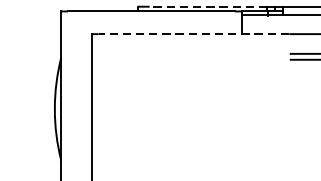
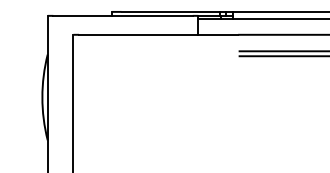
line: (208, 6) -> (170, 11), dashed -> solid
line: (193, 33) -> (158, 34), dashed -> solid

